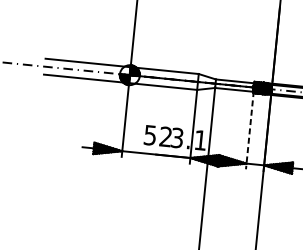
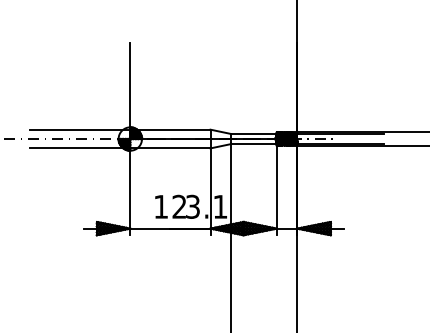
line: (249, 130) -> (276, 189), dashed -> solid
text: (149, 134) -> (160, 206), 52 -> 12

